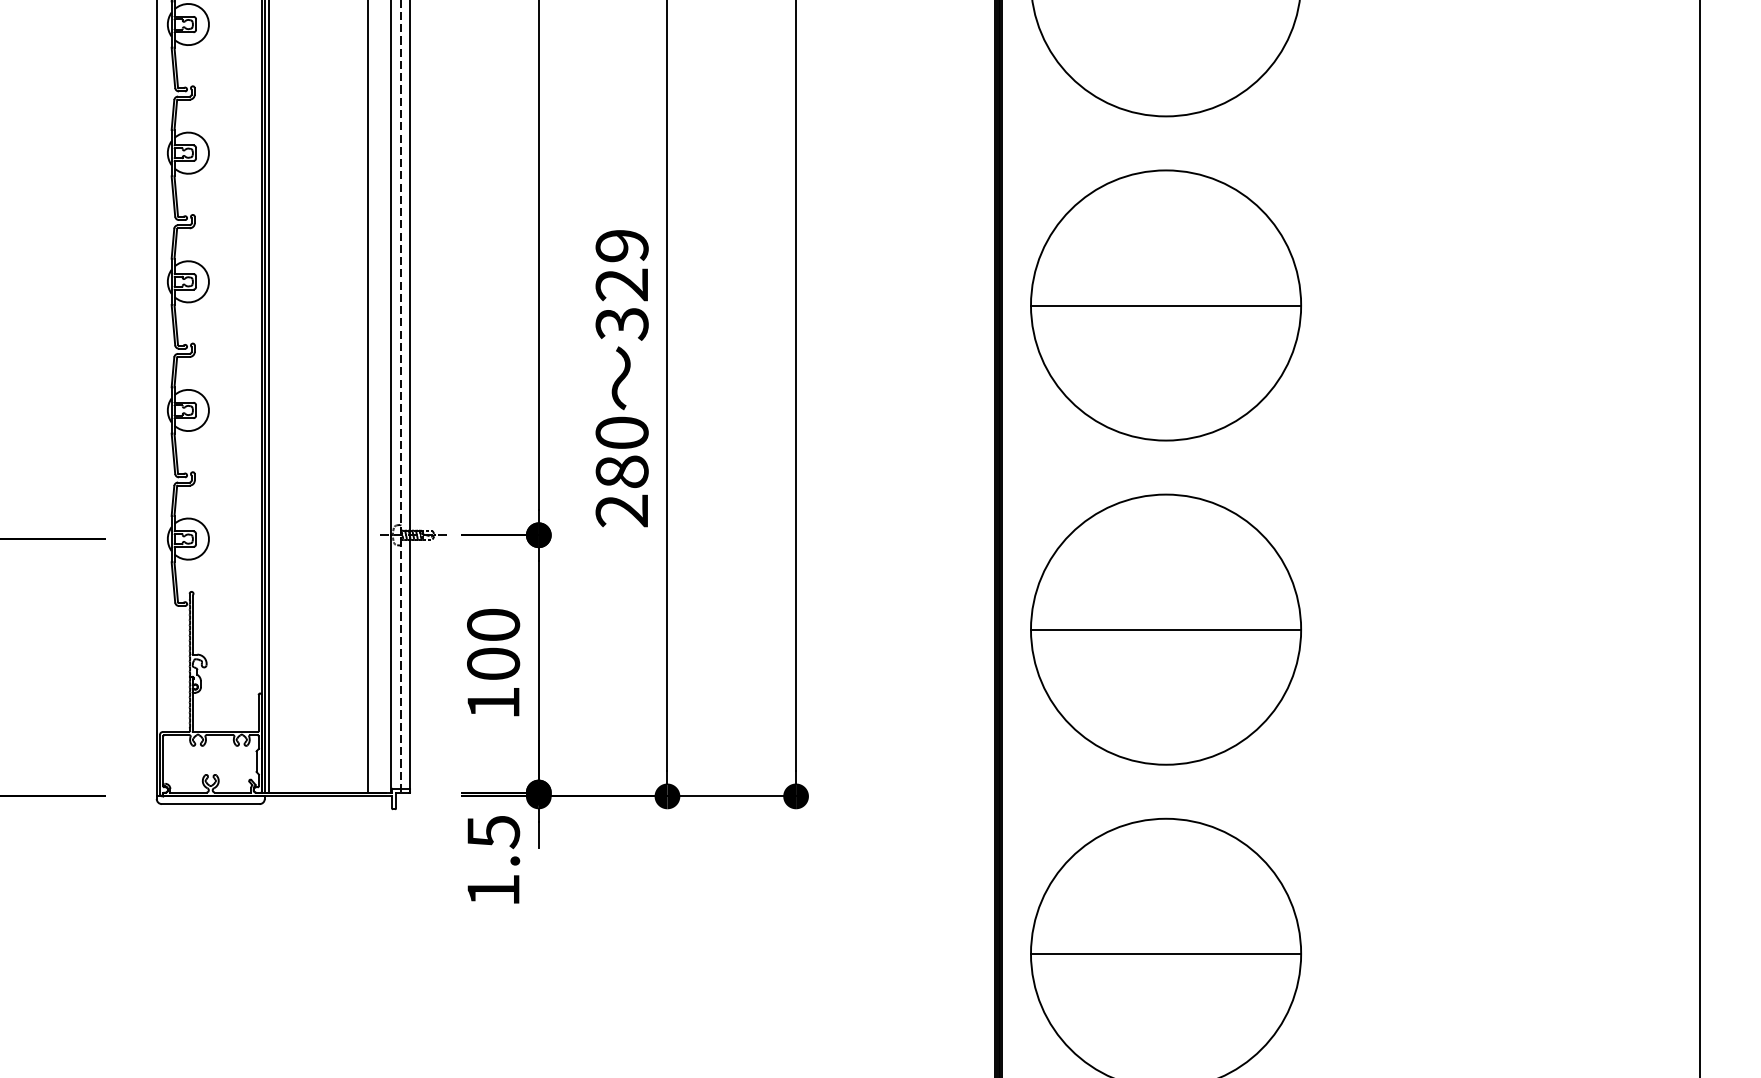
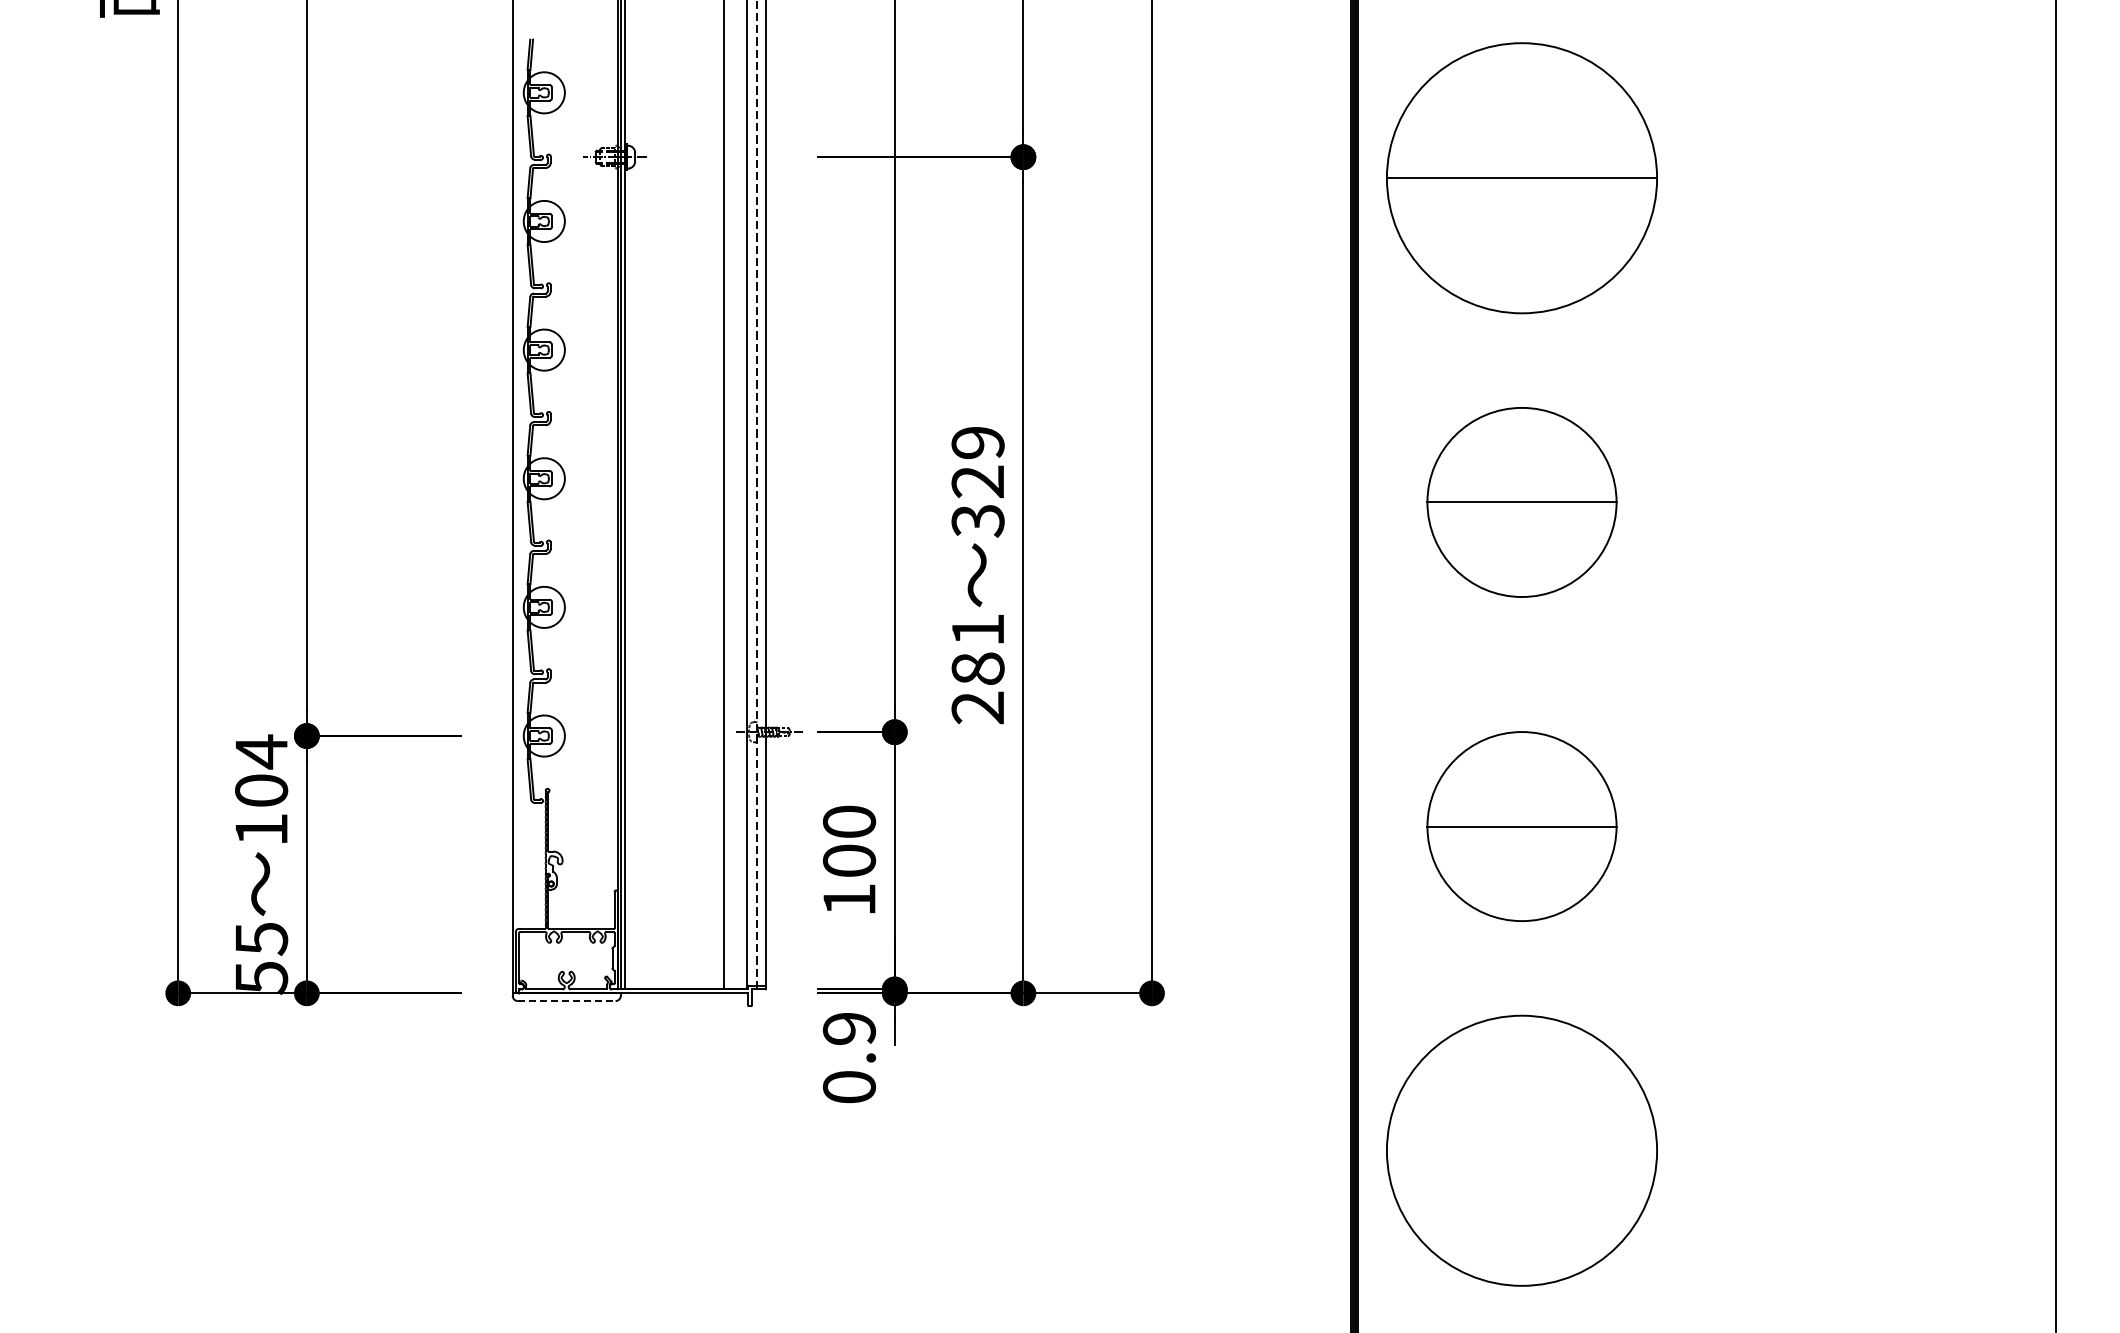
part: (1165, 305) -> (1521, 502), size x0.7
text: (621, 432) -> (977, 629), 280 -> 281
part: (1165, 629) -> (1521, 826), size x0.7
line: (210, 804) -> (566, 1001), solid -> dashed
text: (493, 861) -> (849, 1058), 1.5 -> 0.9
line: (1165, 953) -> (1521, 1150), removed

